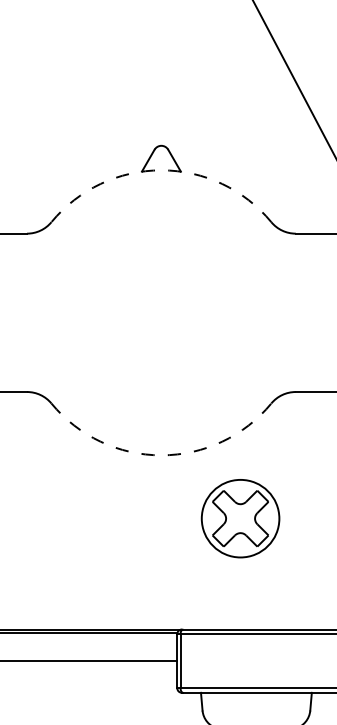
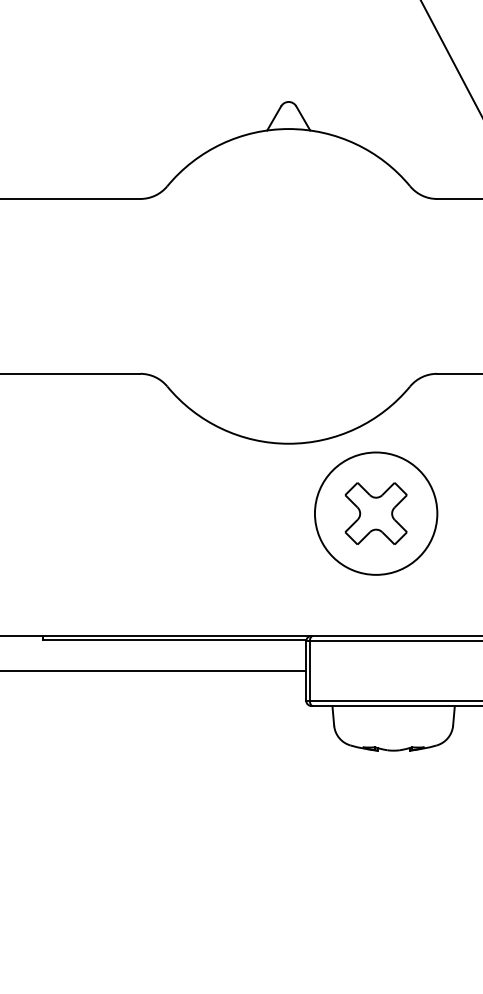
arc: (161, 170) -> (288, 129), dashed -> solid
arc: (161, 455) -> (288, 443), dashed -> solid
circle: (239, 518) -> (375, 513), size x1.43

